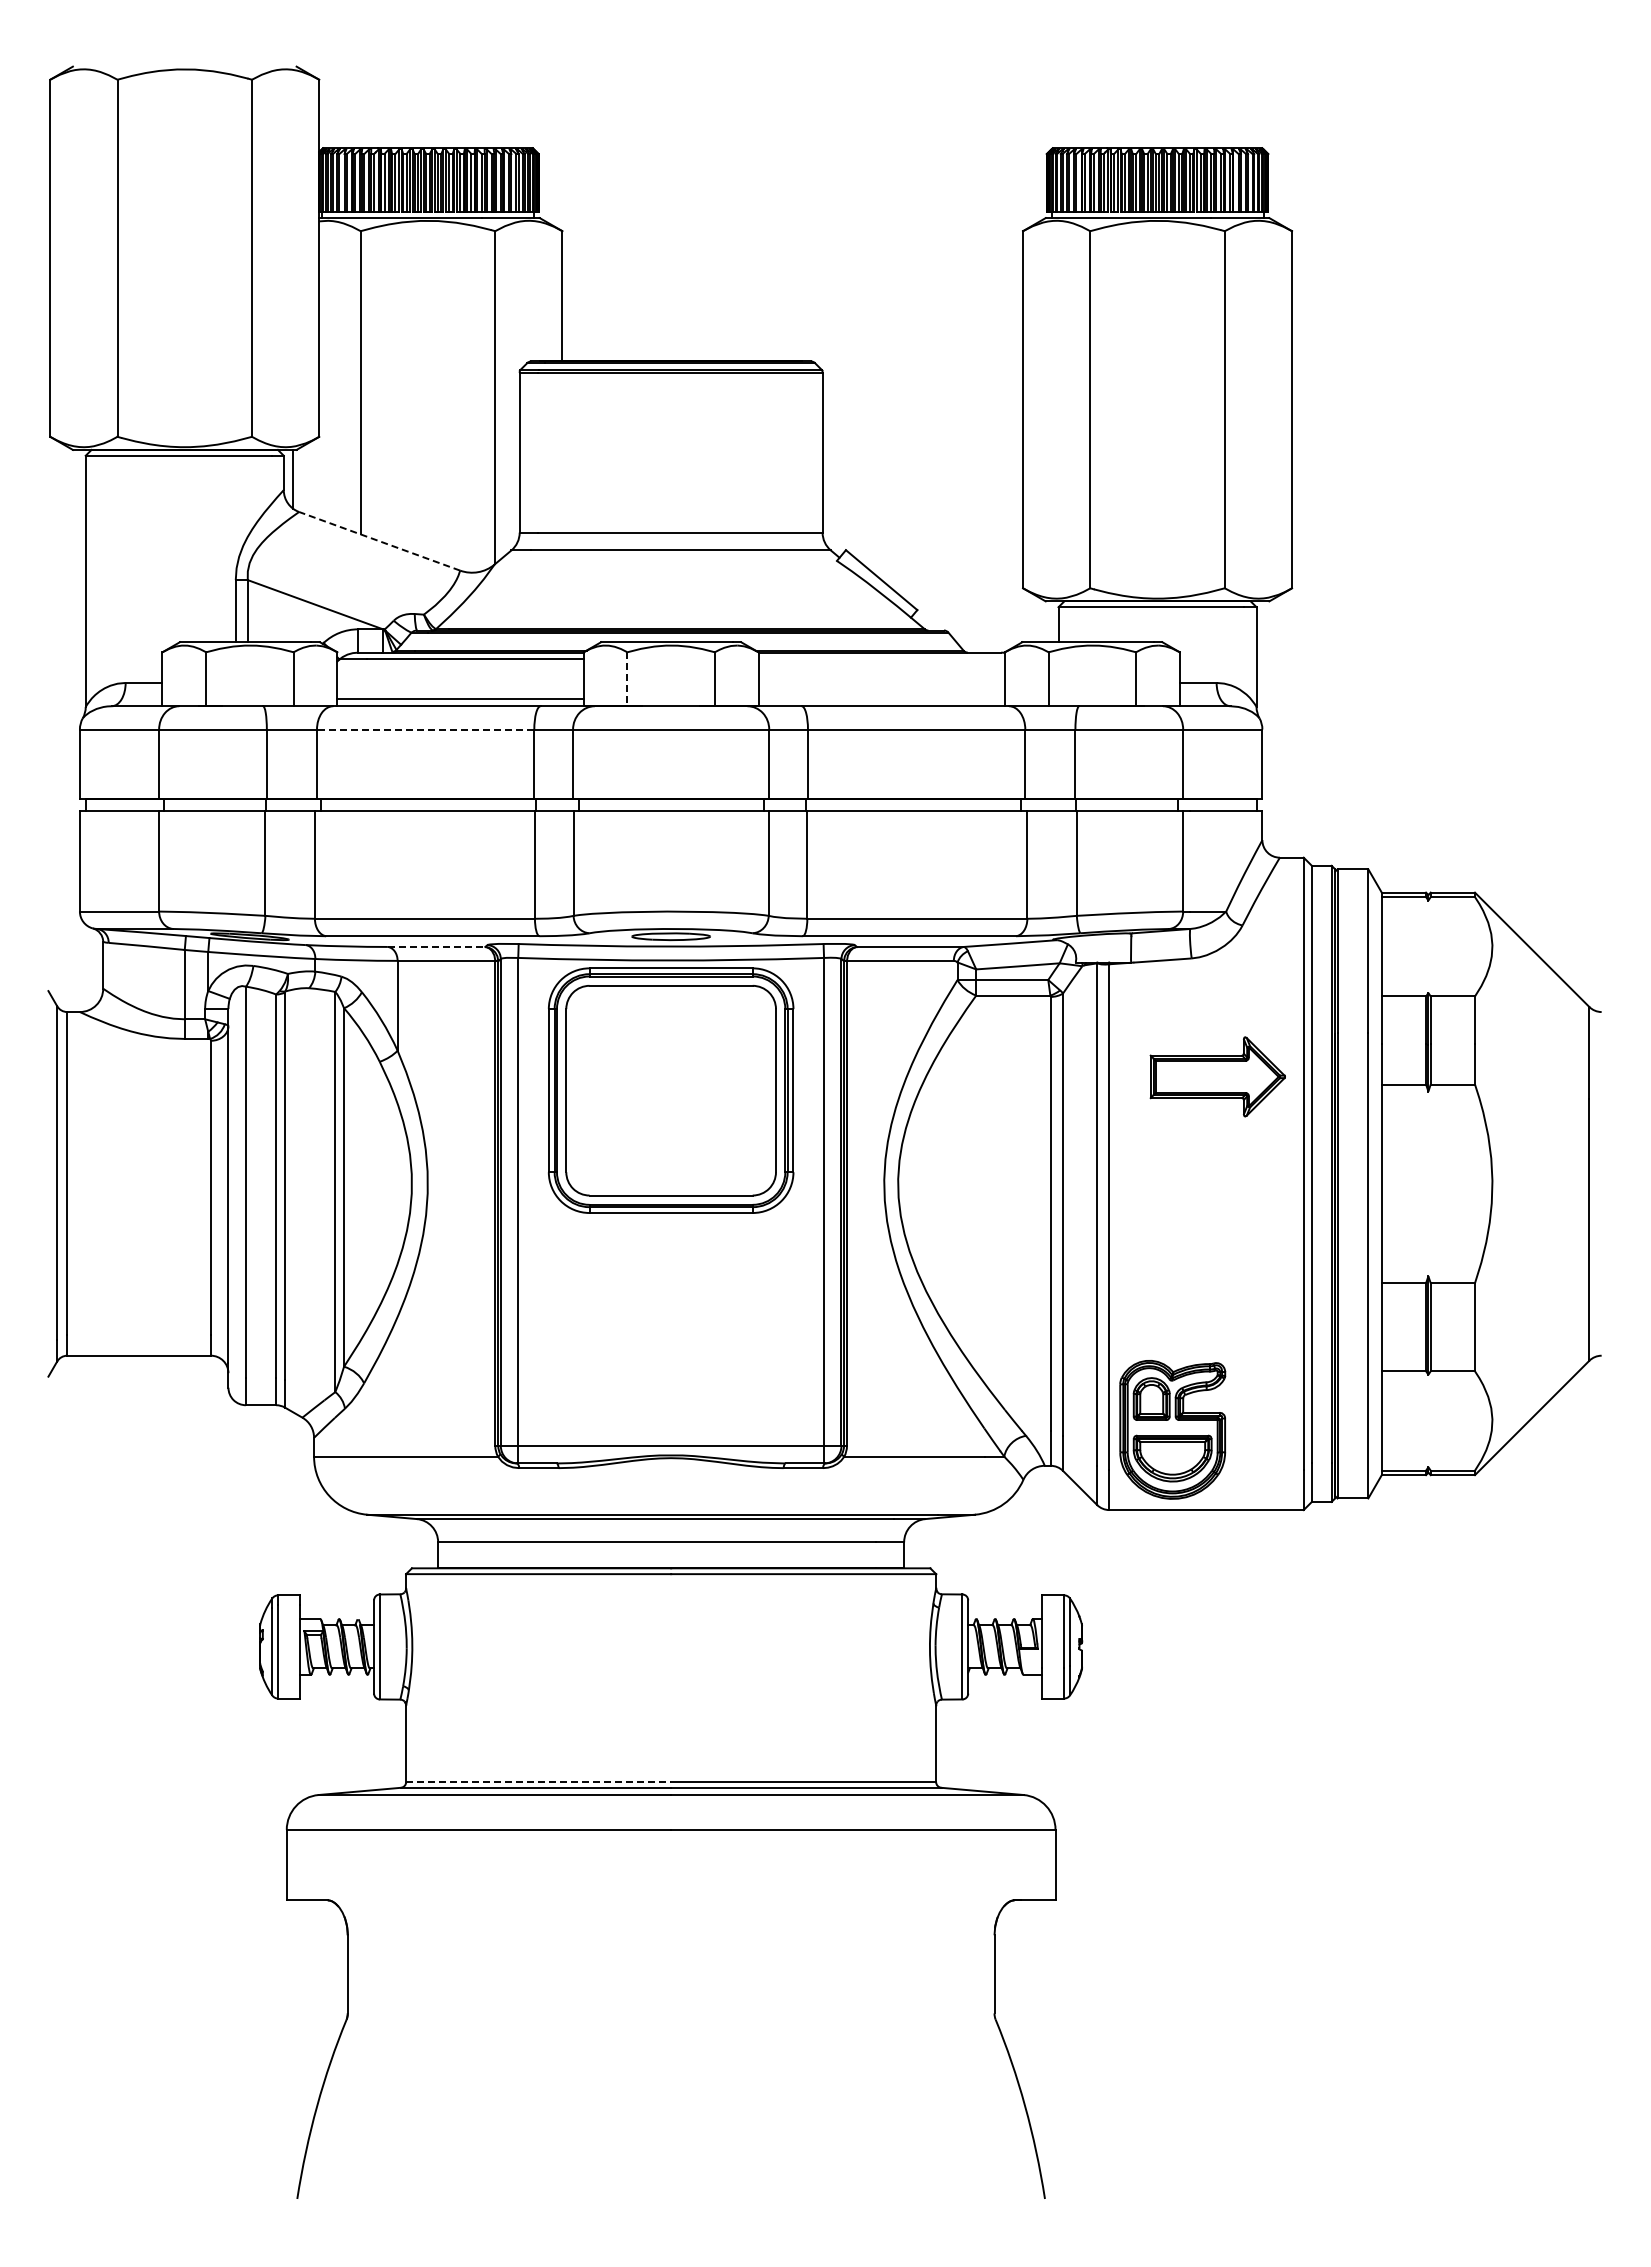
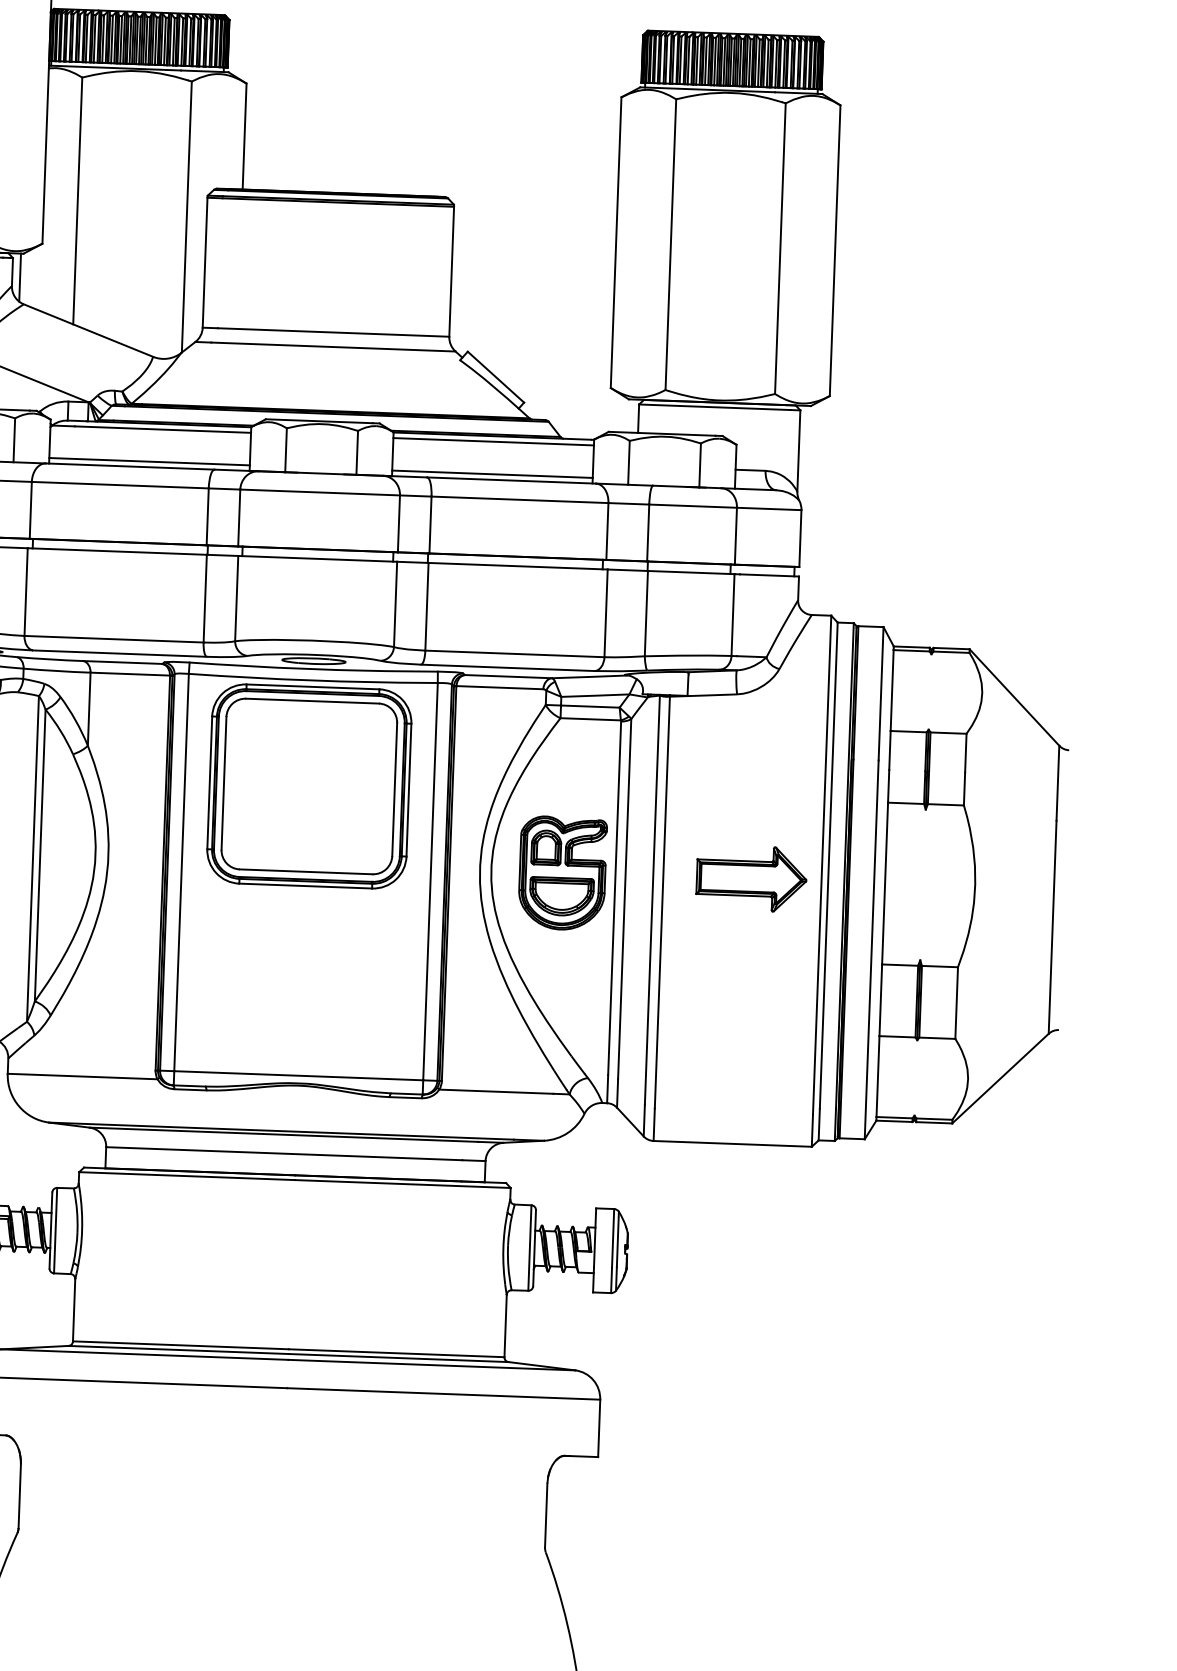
line: (379, 541) -> (88, 330), dashed -> solid
line: (881, 659) -> (493, 441), added
line: (627, 679) -> (286, 450), dashed -> solid
line: (881, 699) -> (492, 474), added
line: (425, 729) -> (120, 485), dashed -> solid
line: (436, 946) -> (122, 662), dashed -> solid
part: (1217, 1076) -> (751, 878), moved
part: (1172, 1429) -> (562, 873), moved
line: (538, 1782) -> (180, 1345), dashed -> solid

